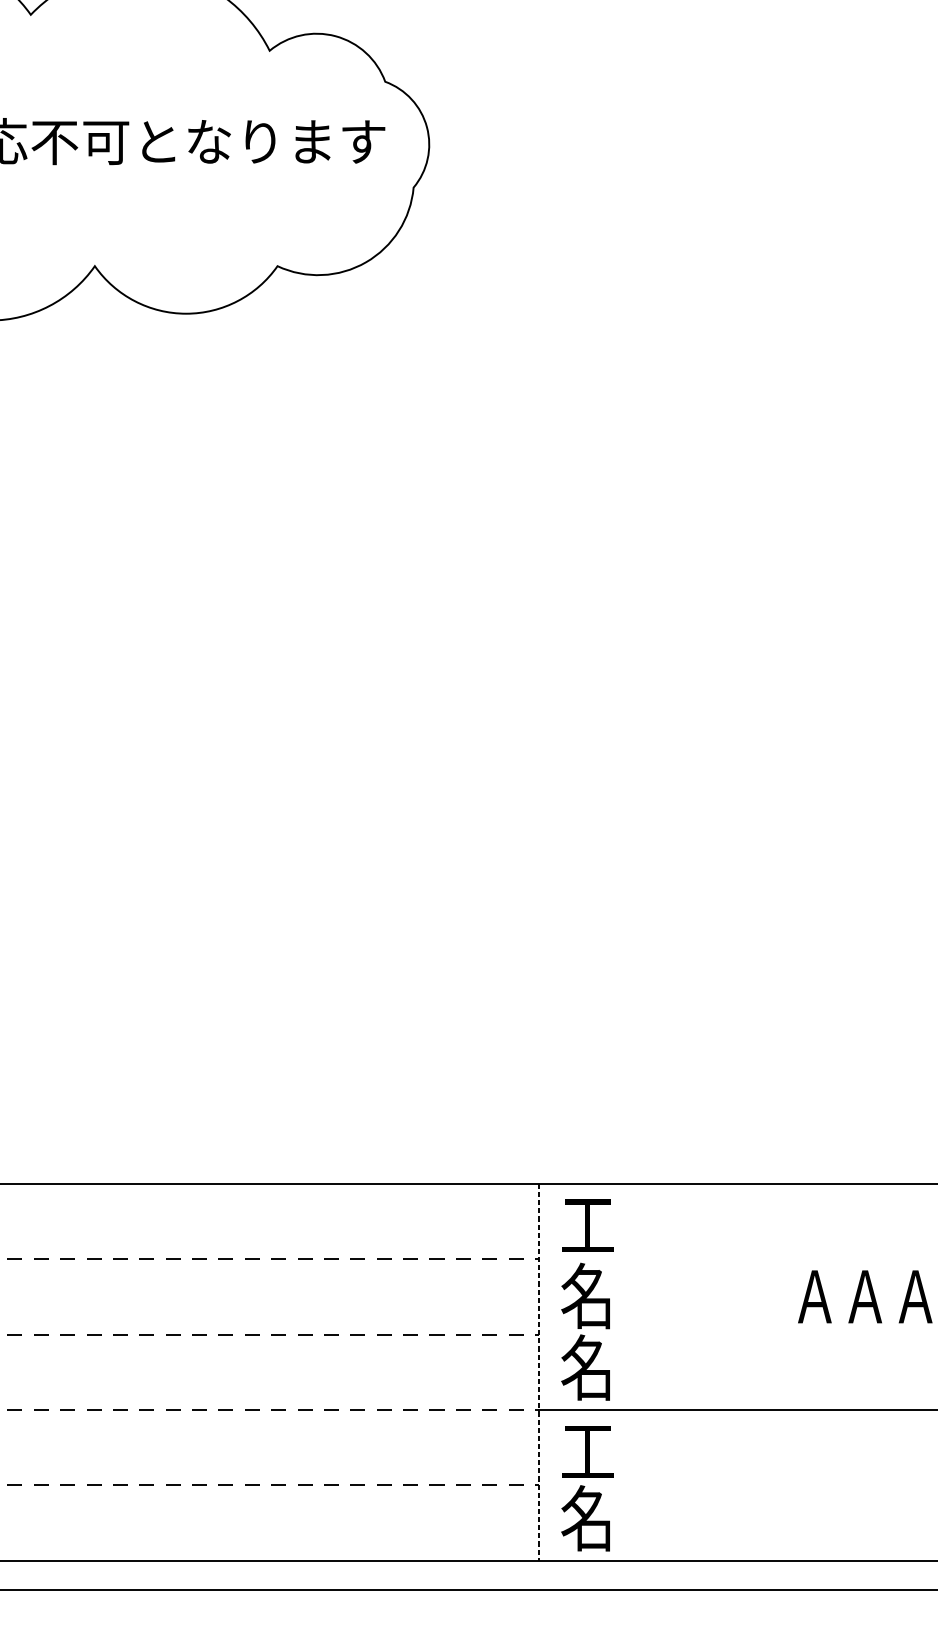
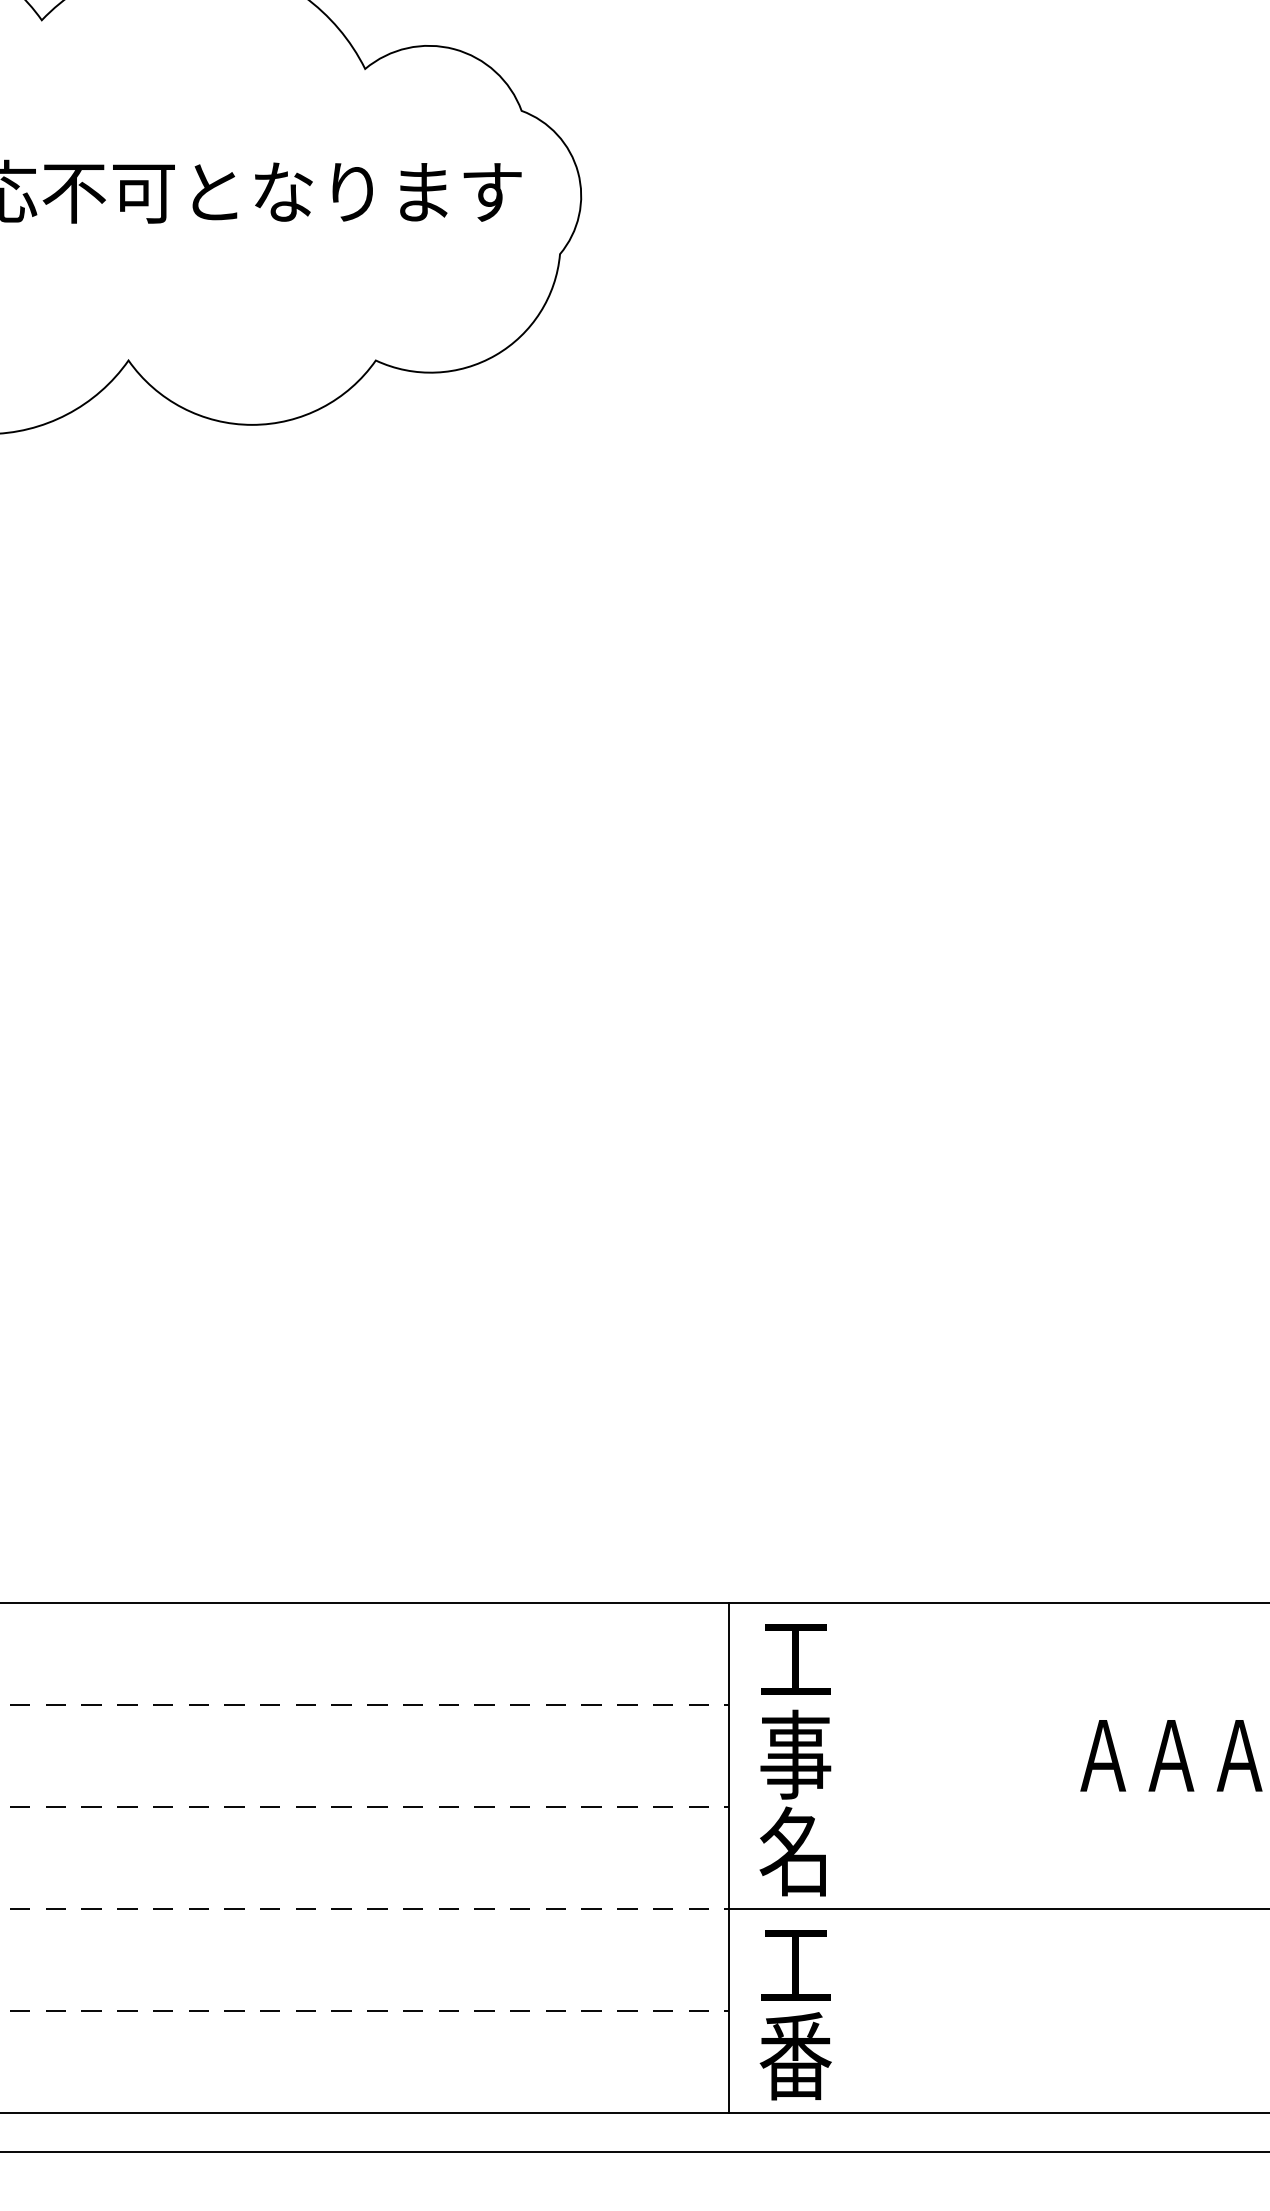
text: (587, 1295) -> (795, 1754), 名 -> 事
line: (538, 1372) -> (729, 1858), dashed -> solid
text: (587, 1518) -> (795, 2055), 名 -> 番

